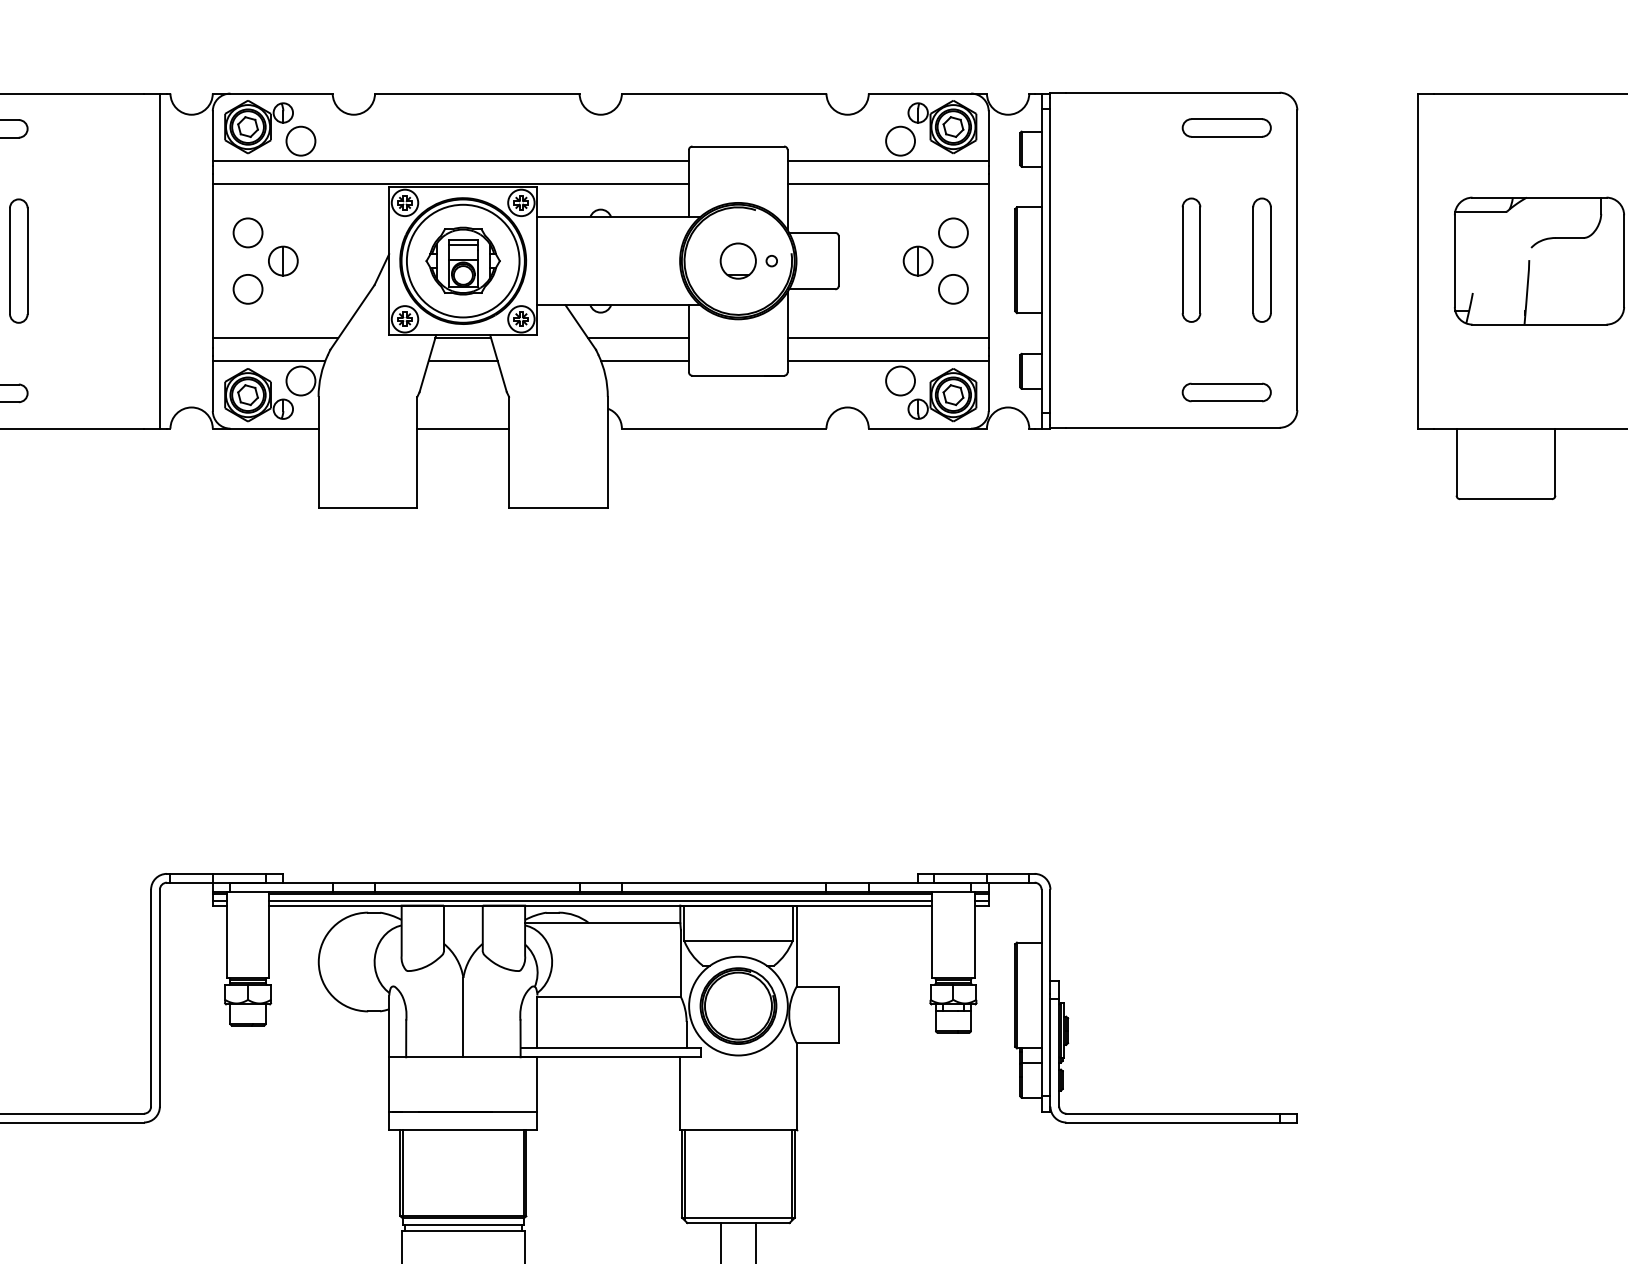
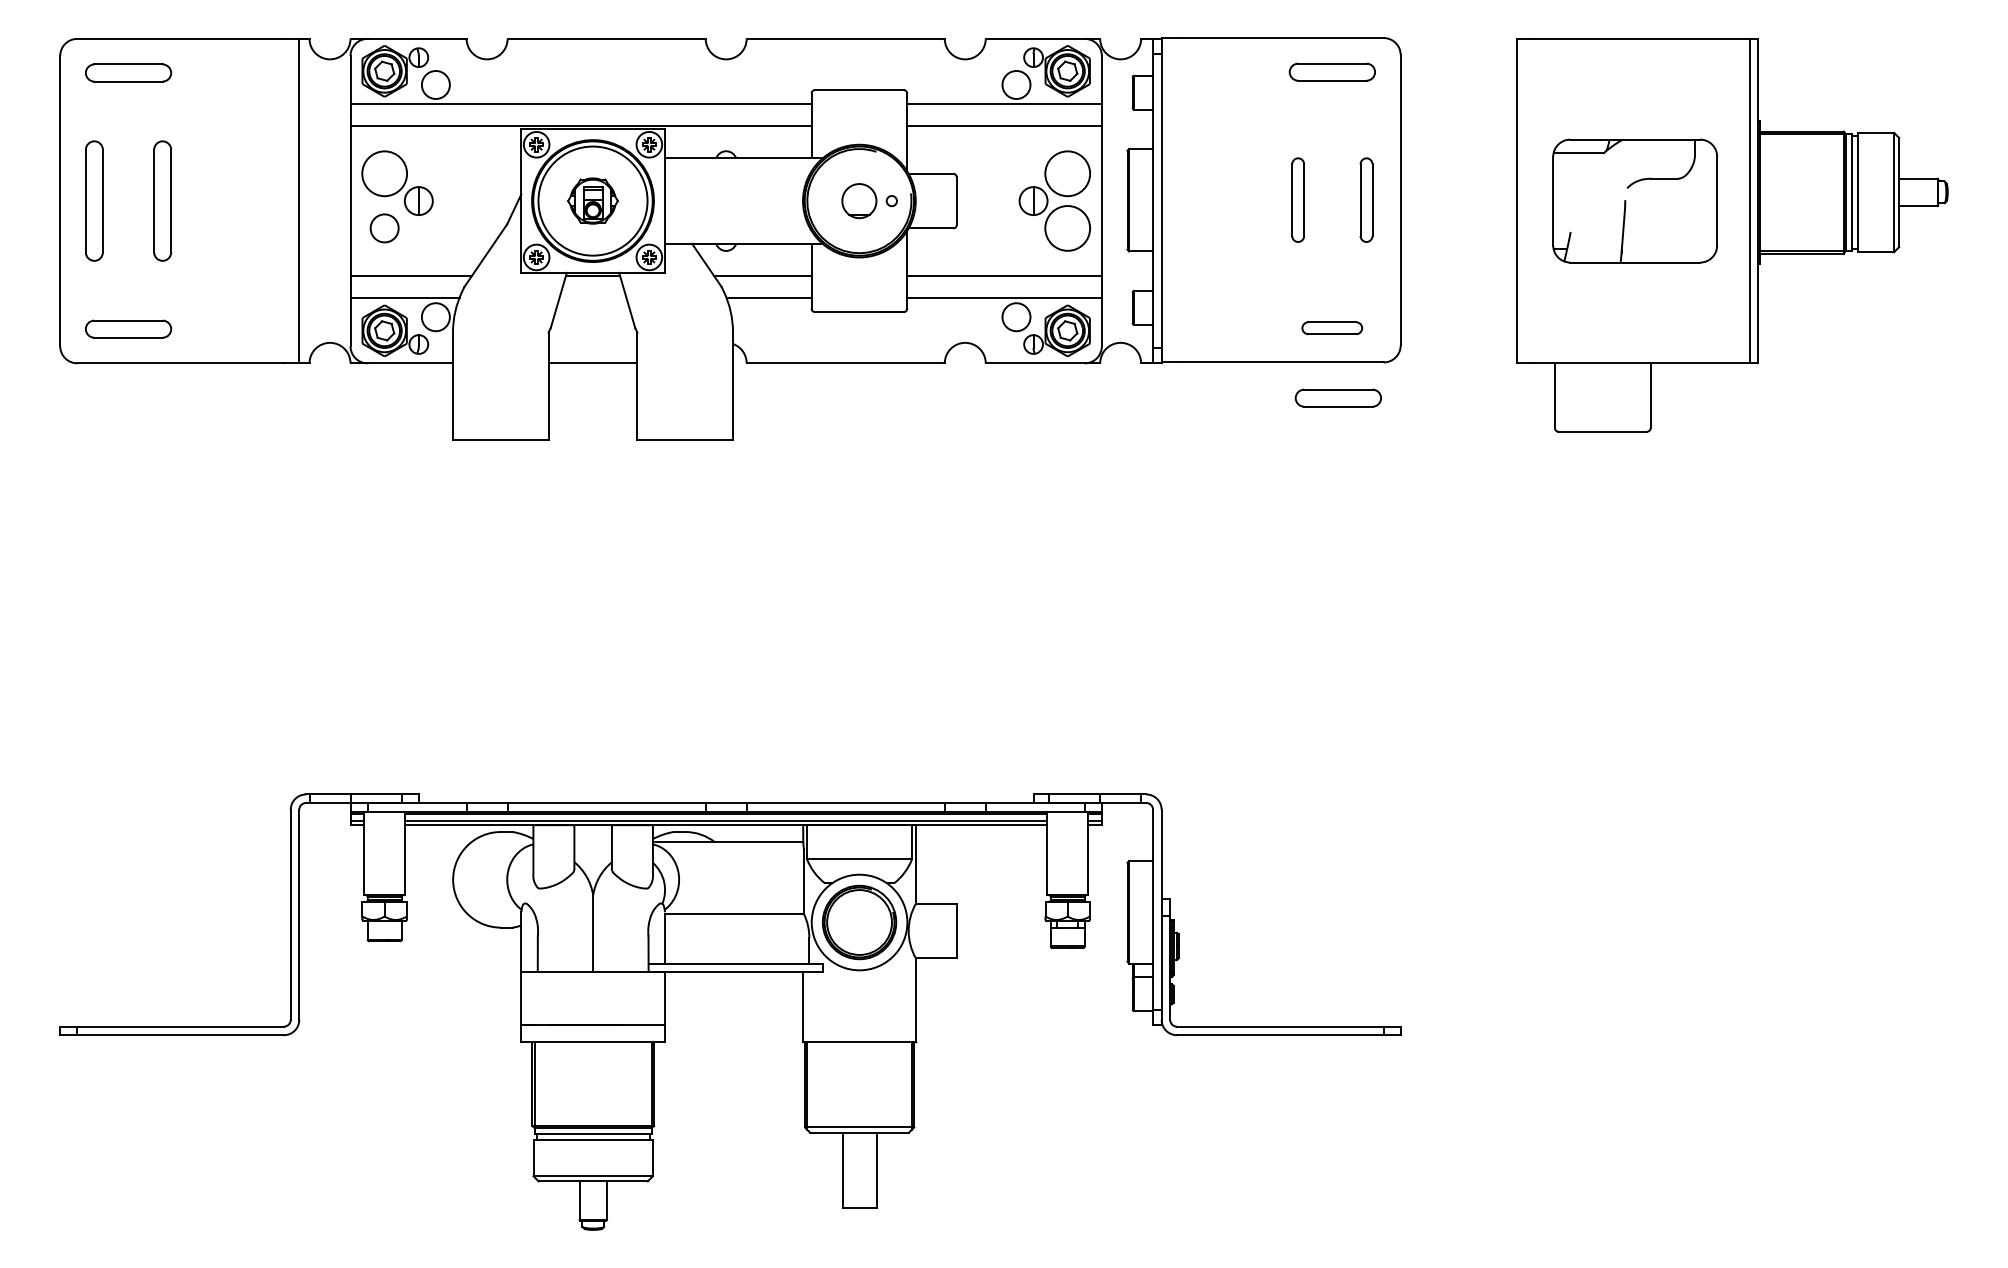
circle: (247, 232) -> (384, 173), size x1.6
circle: (953, 232) -> (1067, 173), size x1.6
part: (1190, 259) -> (1297, 199), size x0.7
part: (1261, 259) -> (1366, 199), size x0.7
part: (462, 260) -> (592, 200), size x0.7
circle: (953, 289) -> (1067, 228), size x1.6
line: (462, 360) -> (592, 297), removed
part: (1225, 391) -> (1331, 327), size x0.7
part: (1232, 463) -> (1337, 397), added

